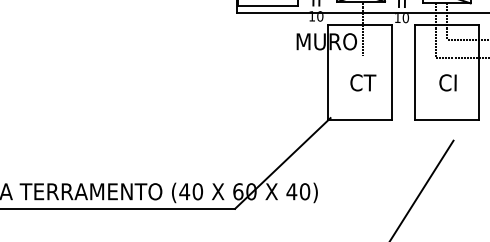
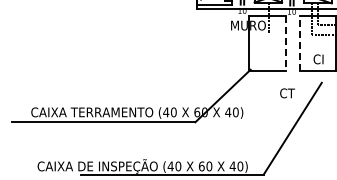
line: (415, 70) -> (299, 42), solid -> dashed
line: (390, 72) -> (285, 43), solid -> dashed
text: (363, 83) -> (287, 93), moved
text: (447, 83) -> (318, 59), moved

